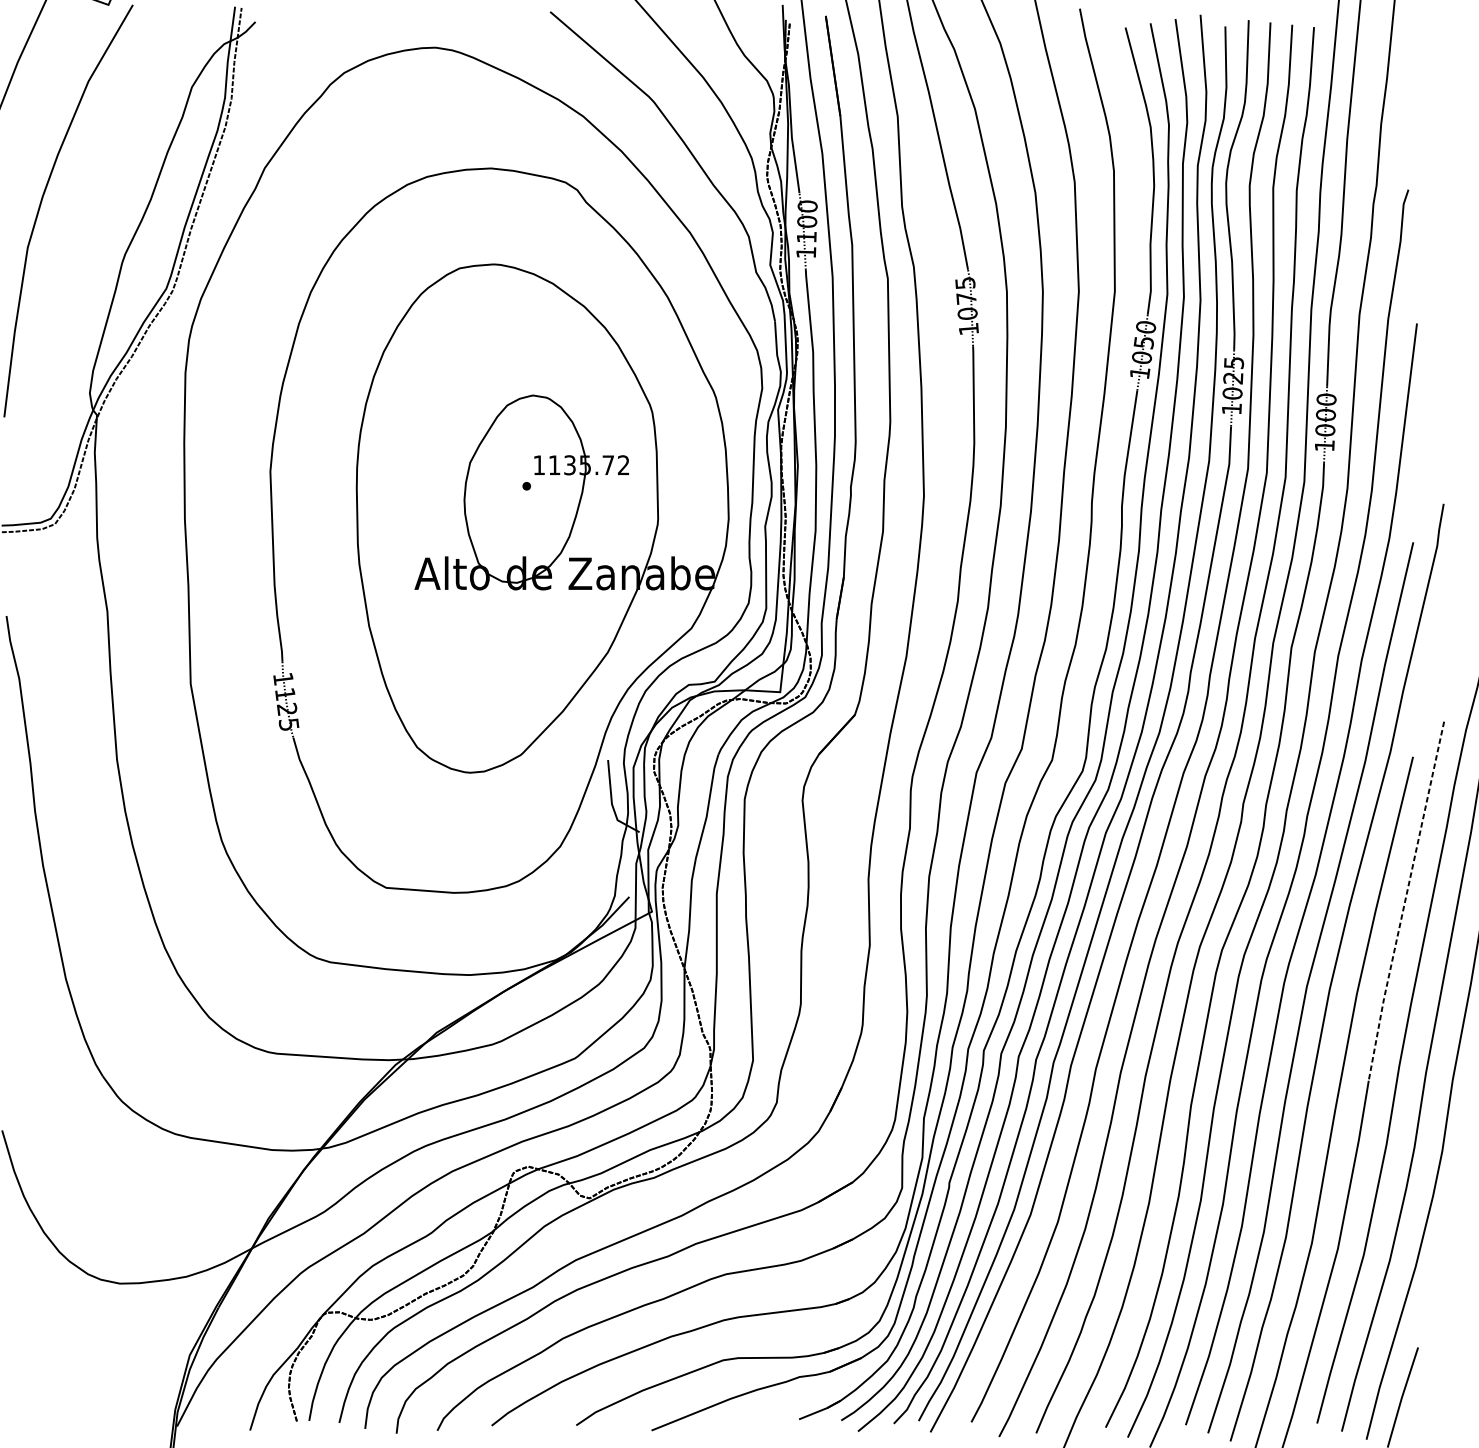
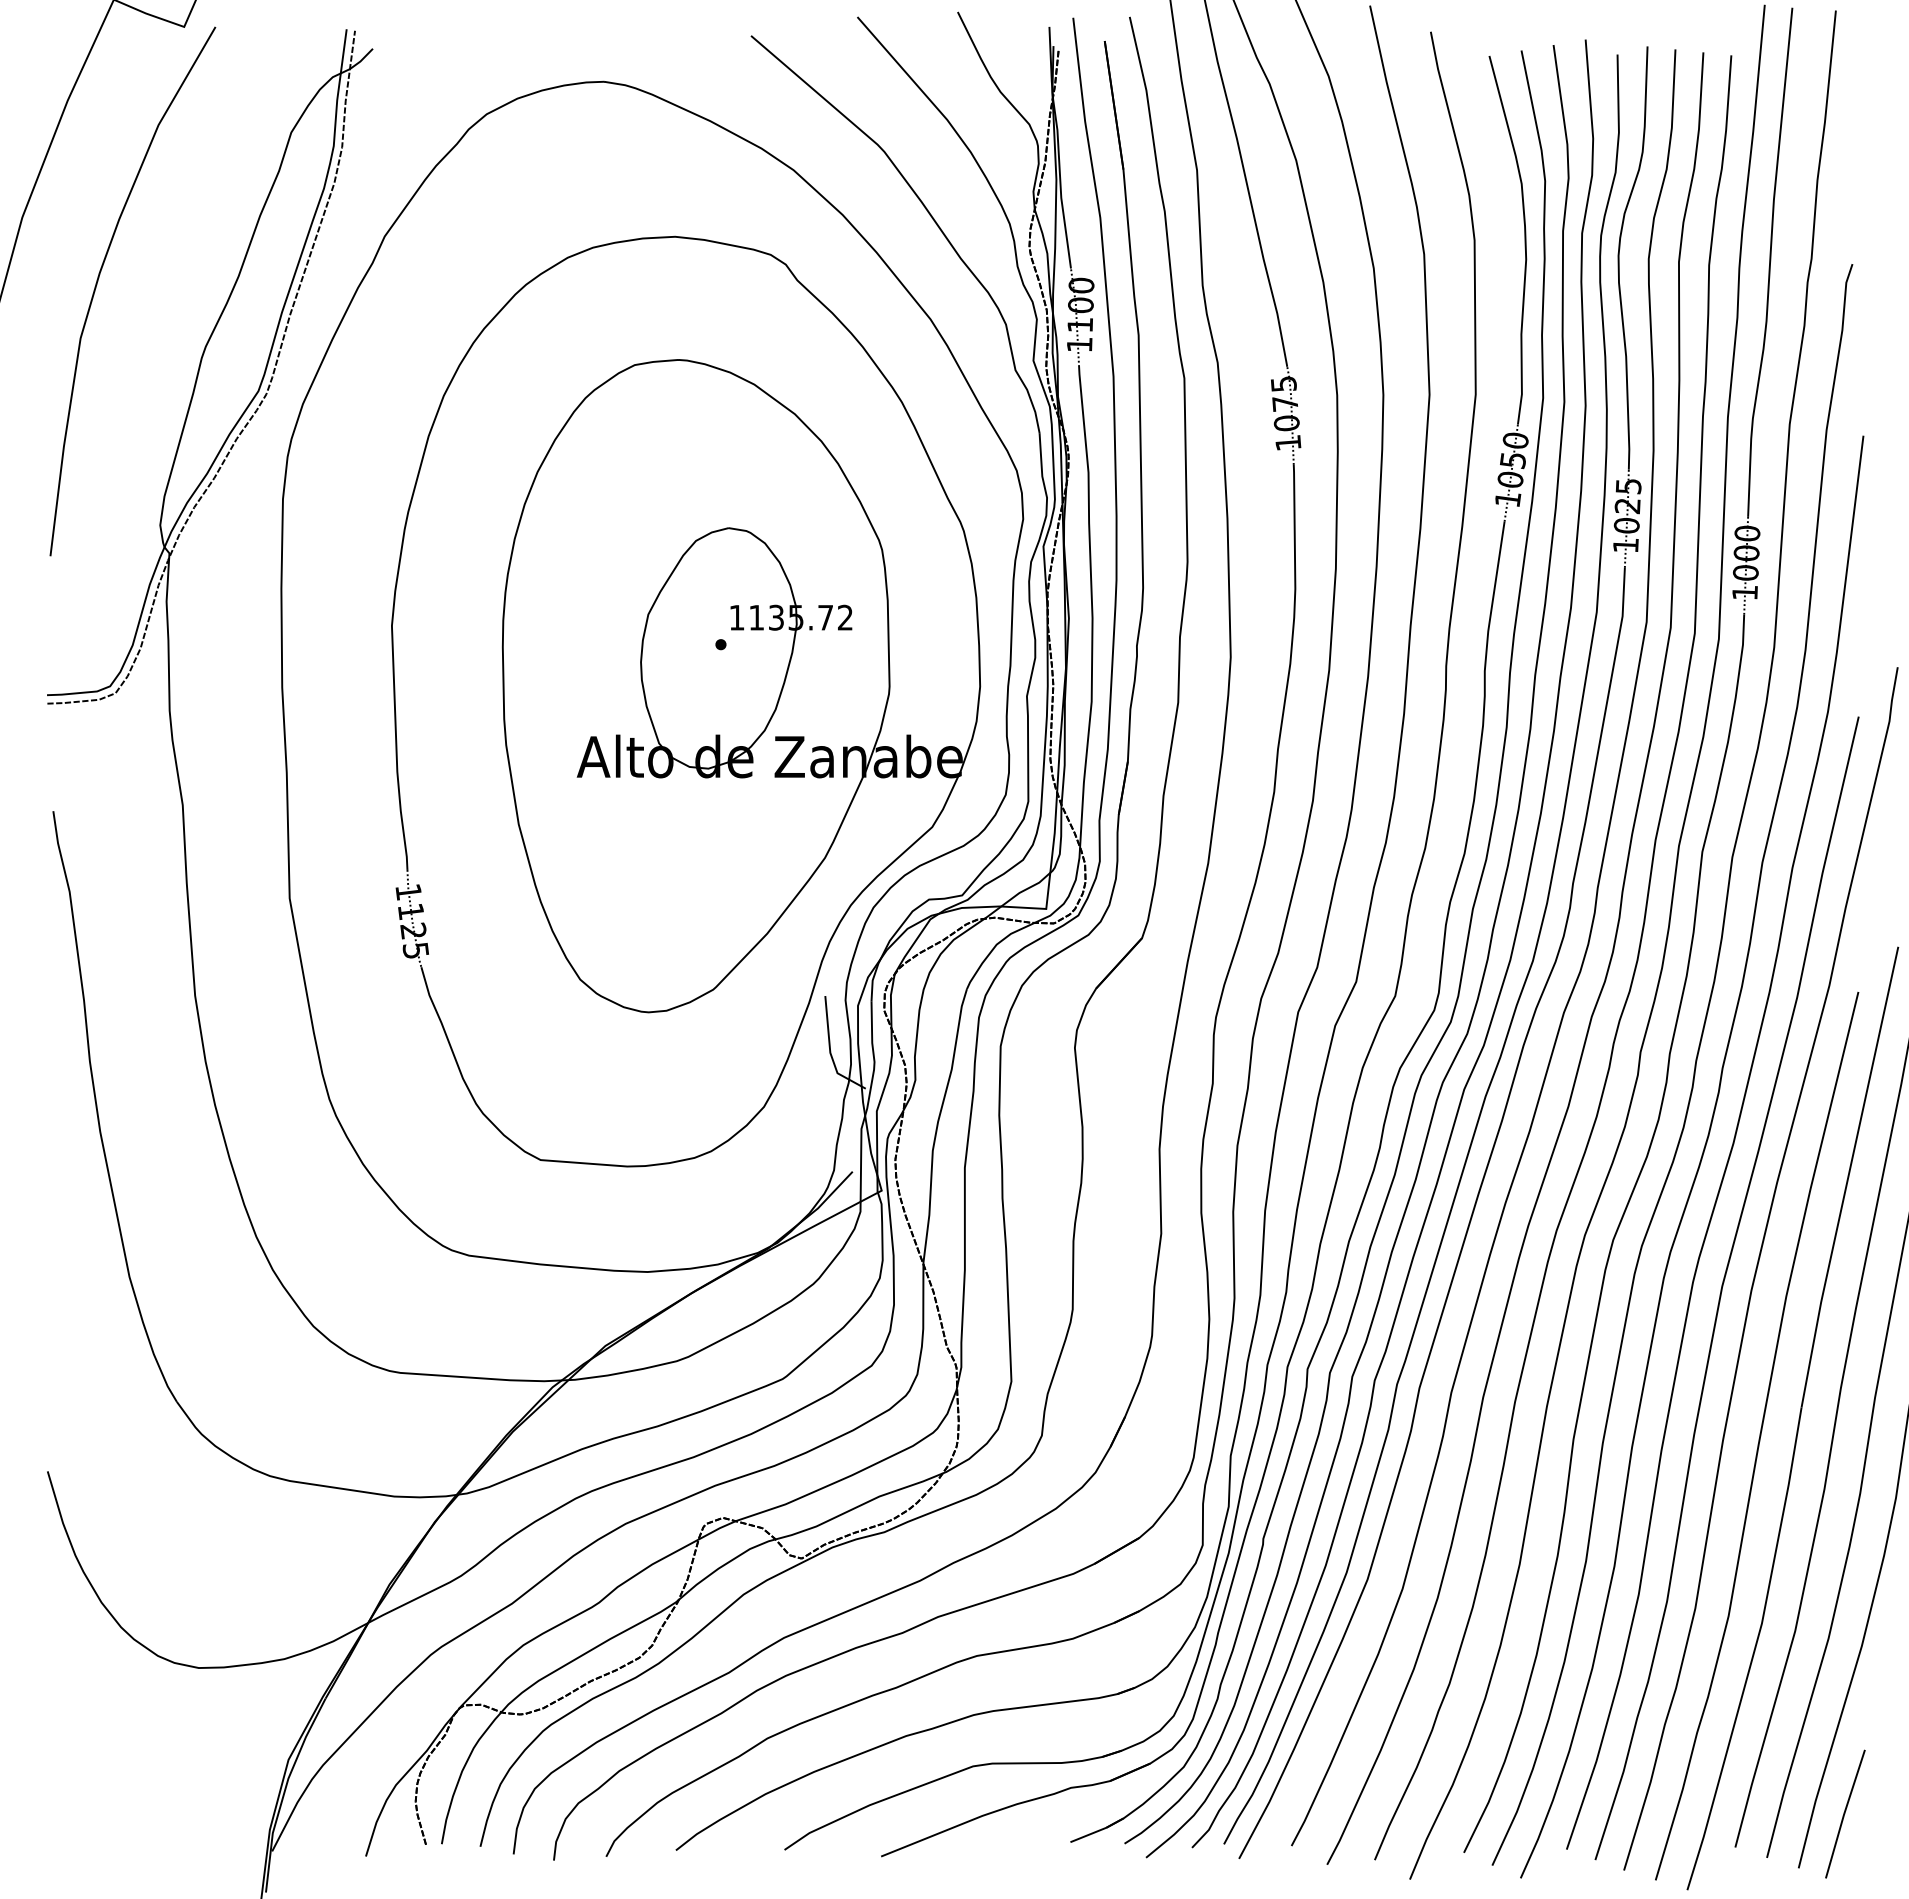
line: (1405, 902) -> (1848, 1178), dashed -> solid

